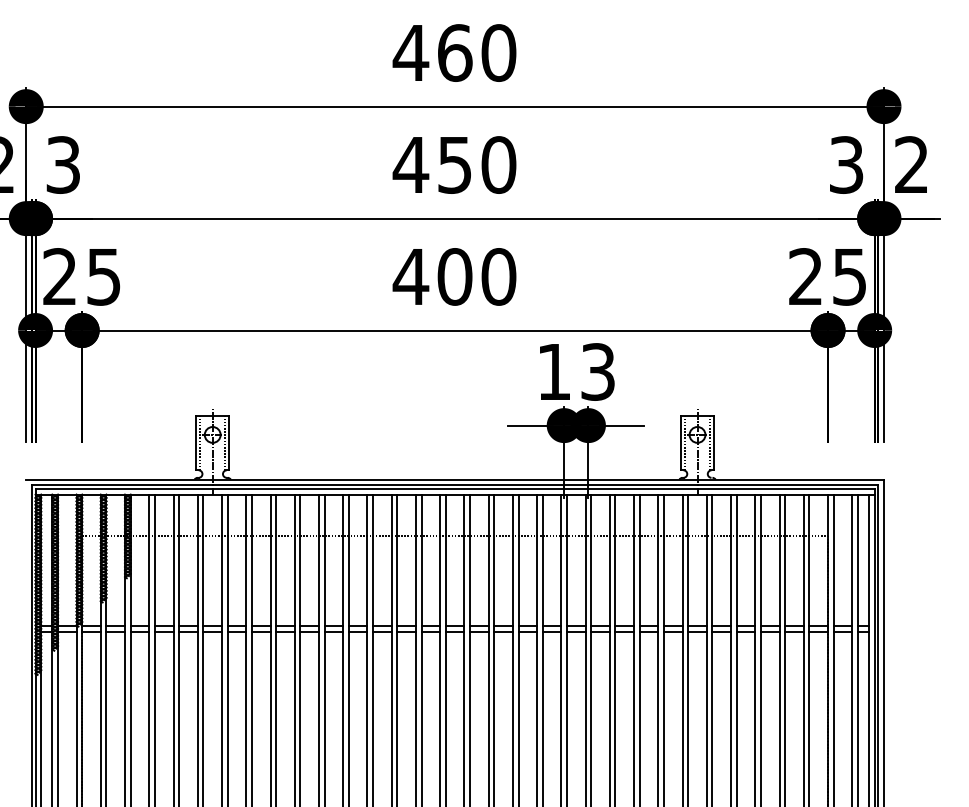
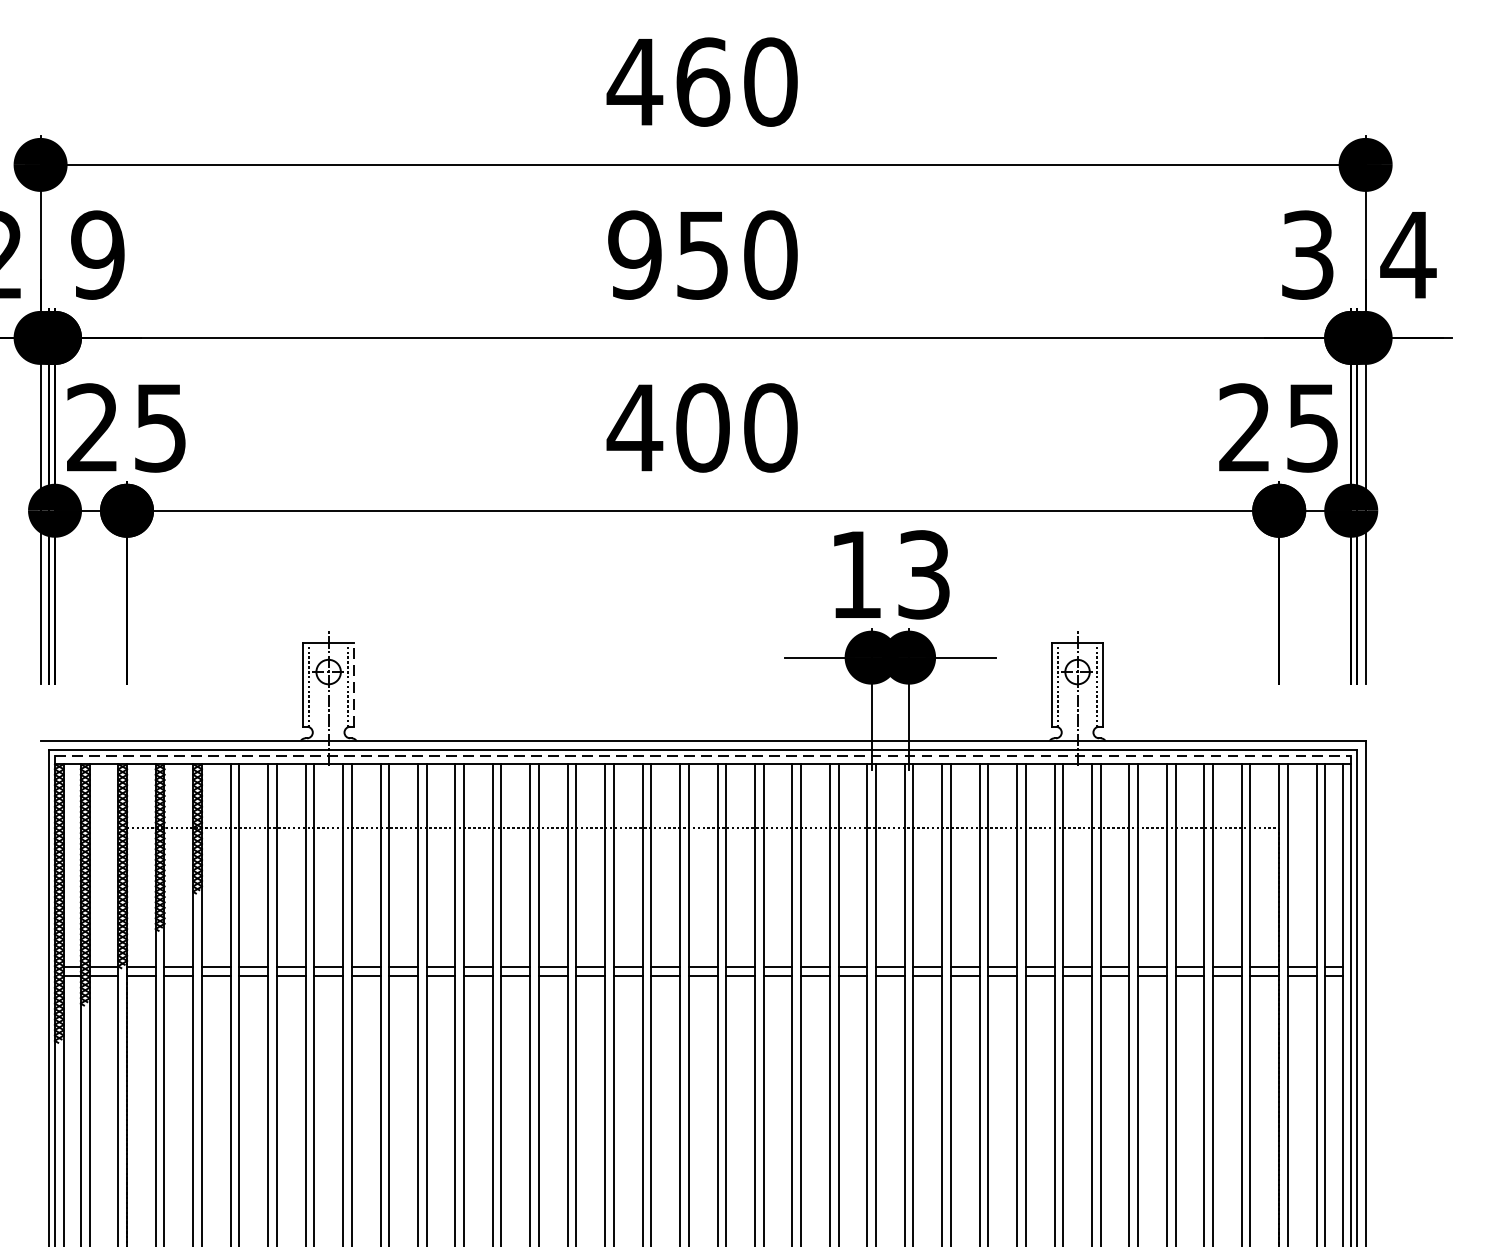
text: (63, 164) -> (98, 254), 3 -> 9
text: (410, 164) -> (634, 254), 450 -> 950
text: (911, 164) -> (1408, 254), 2 -> 4
line: (229, 442) -> (354, 683), solid -> dashed
line: (455, 489) -> (703, 756), solid -> dashed

